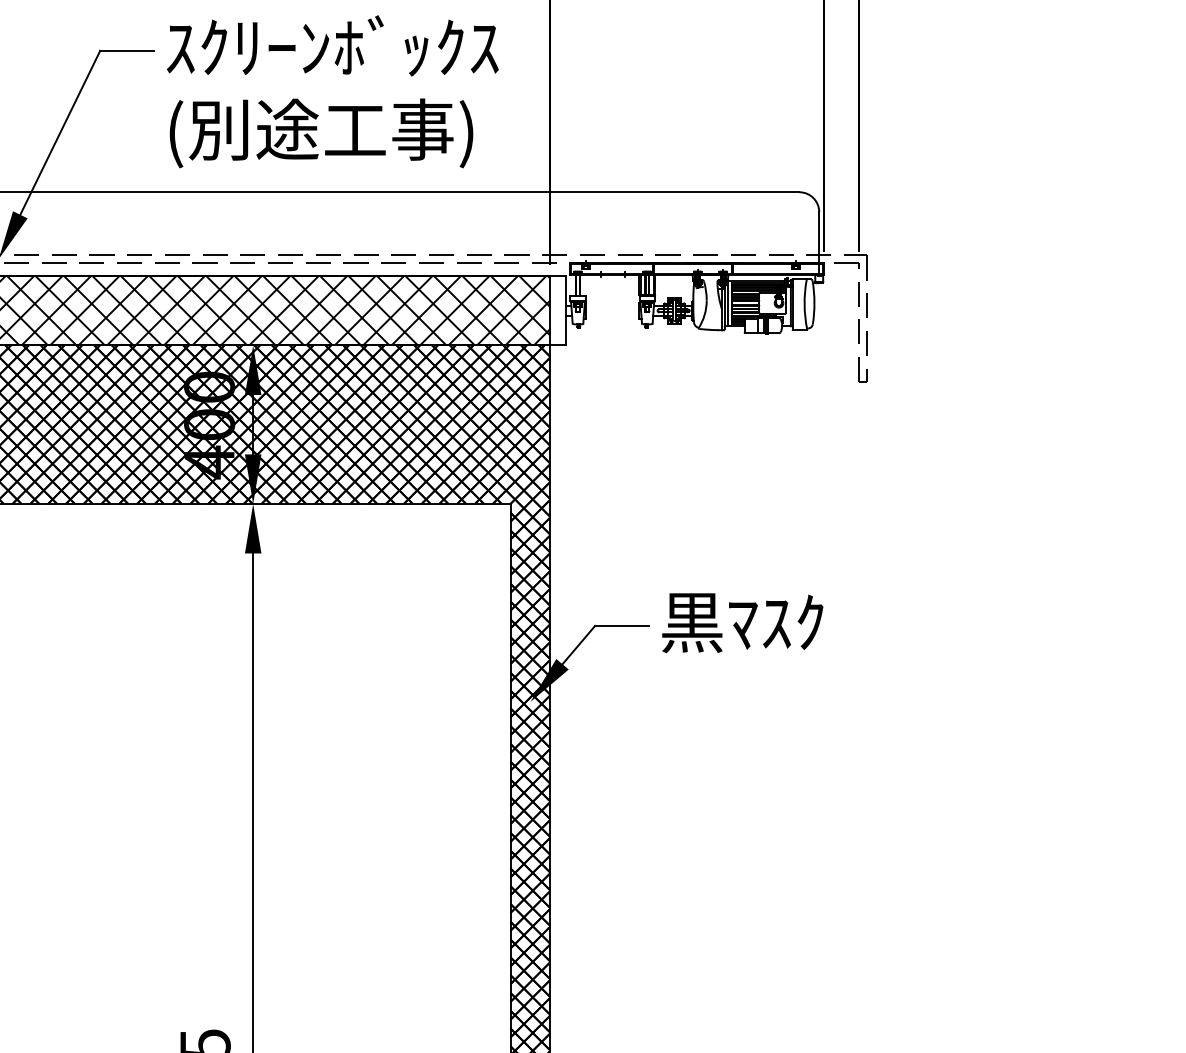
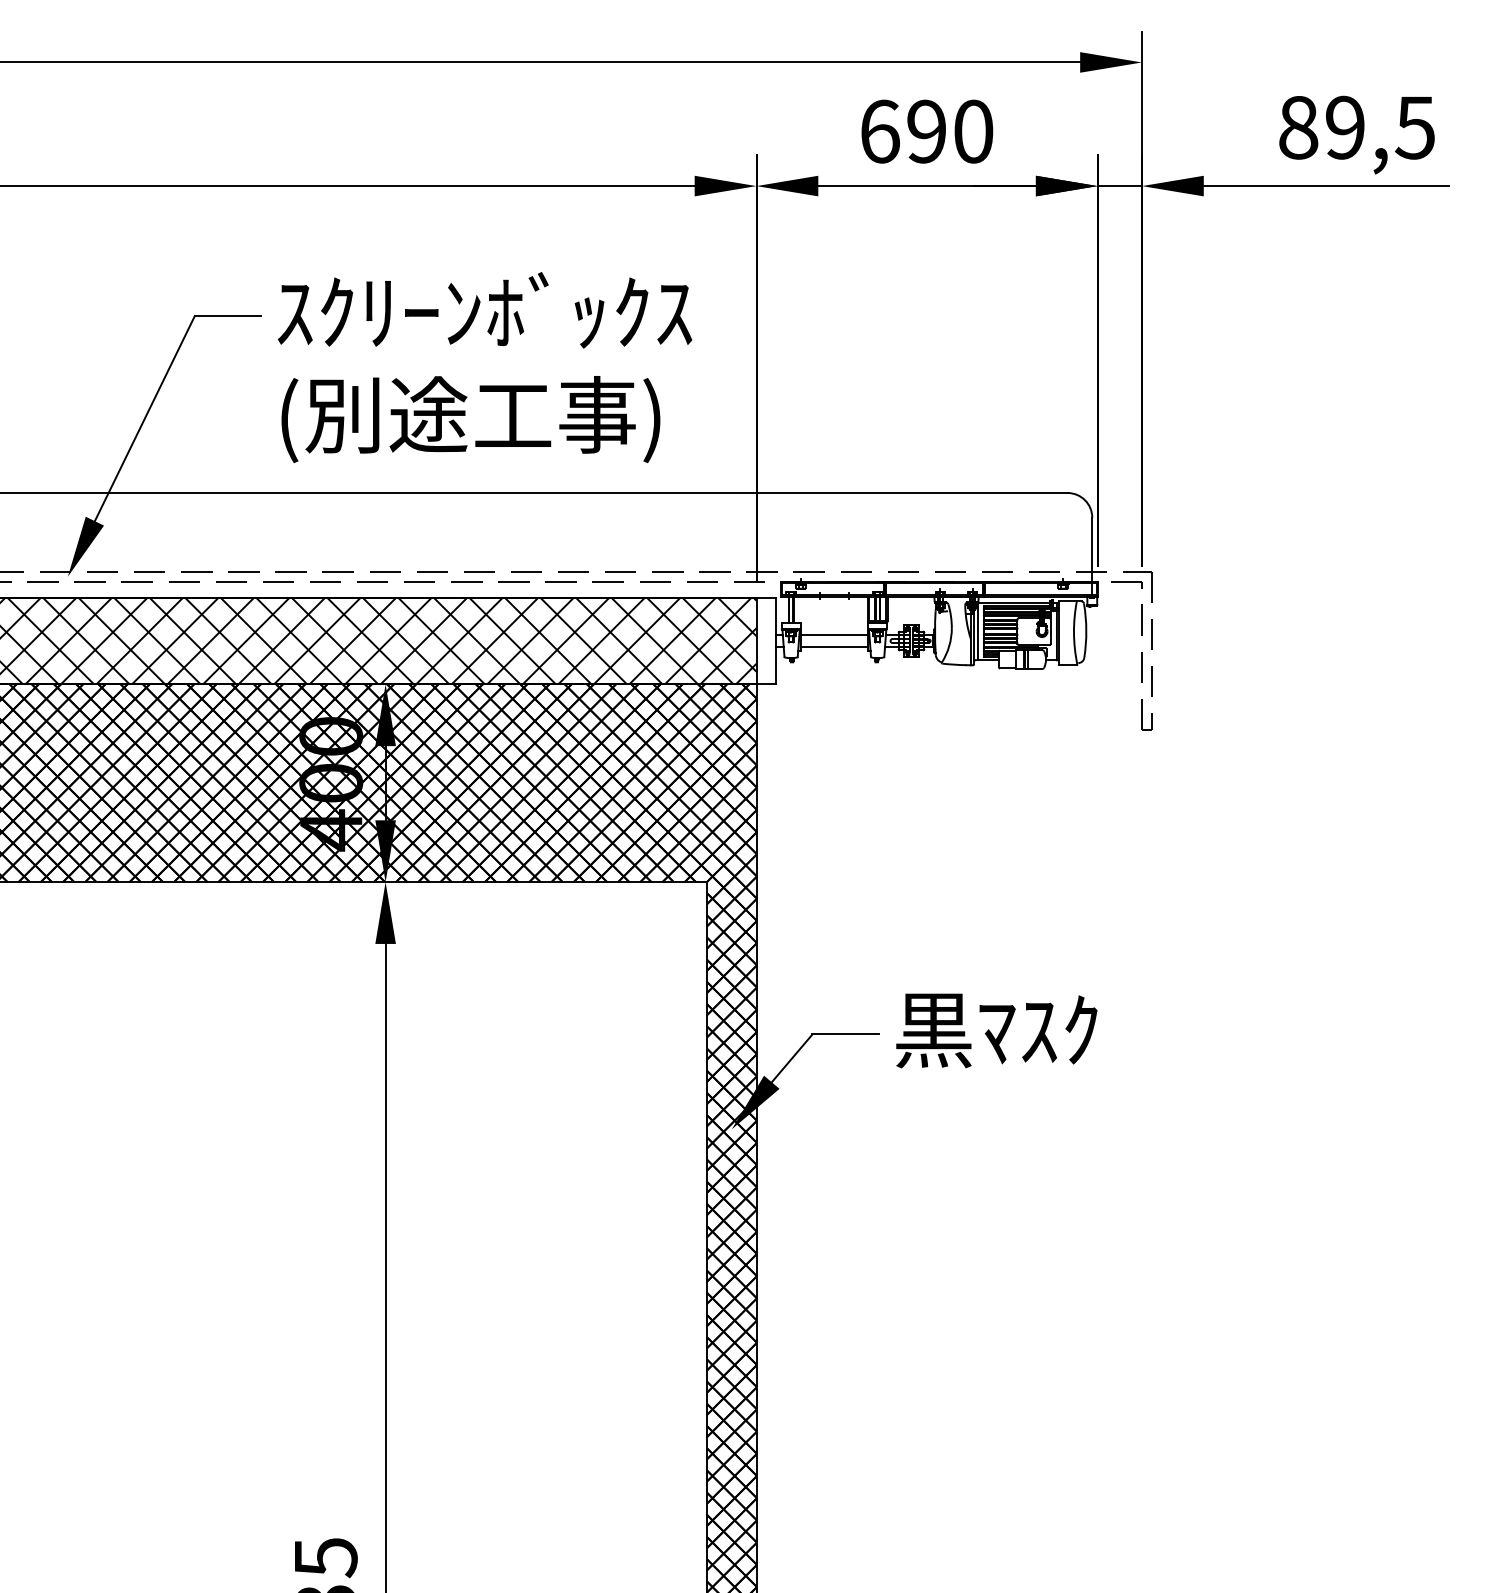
line: (611, 305) -> (833, 634), added
line: (611, 316) -> (833, 647), added

